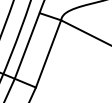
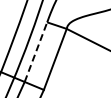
line: (26, 46) -> (35, 52), solid -> dashed

